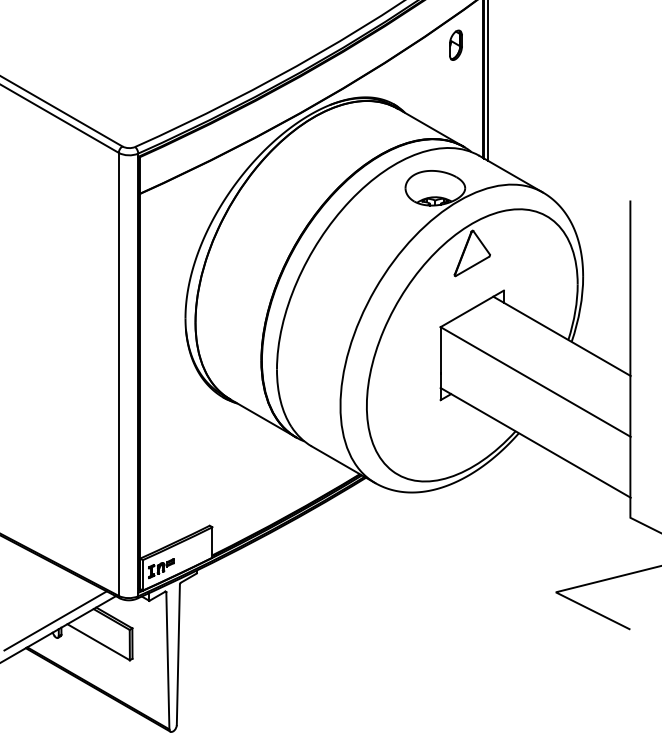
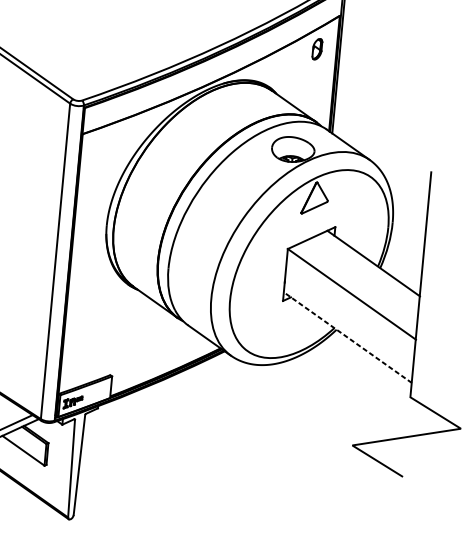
line: (535, 442) -> (347, 337), solid -> dashed

